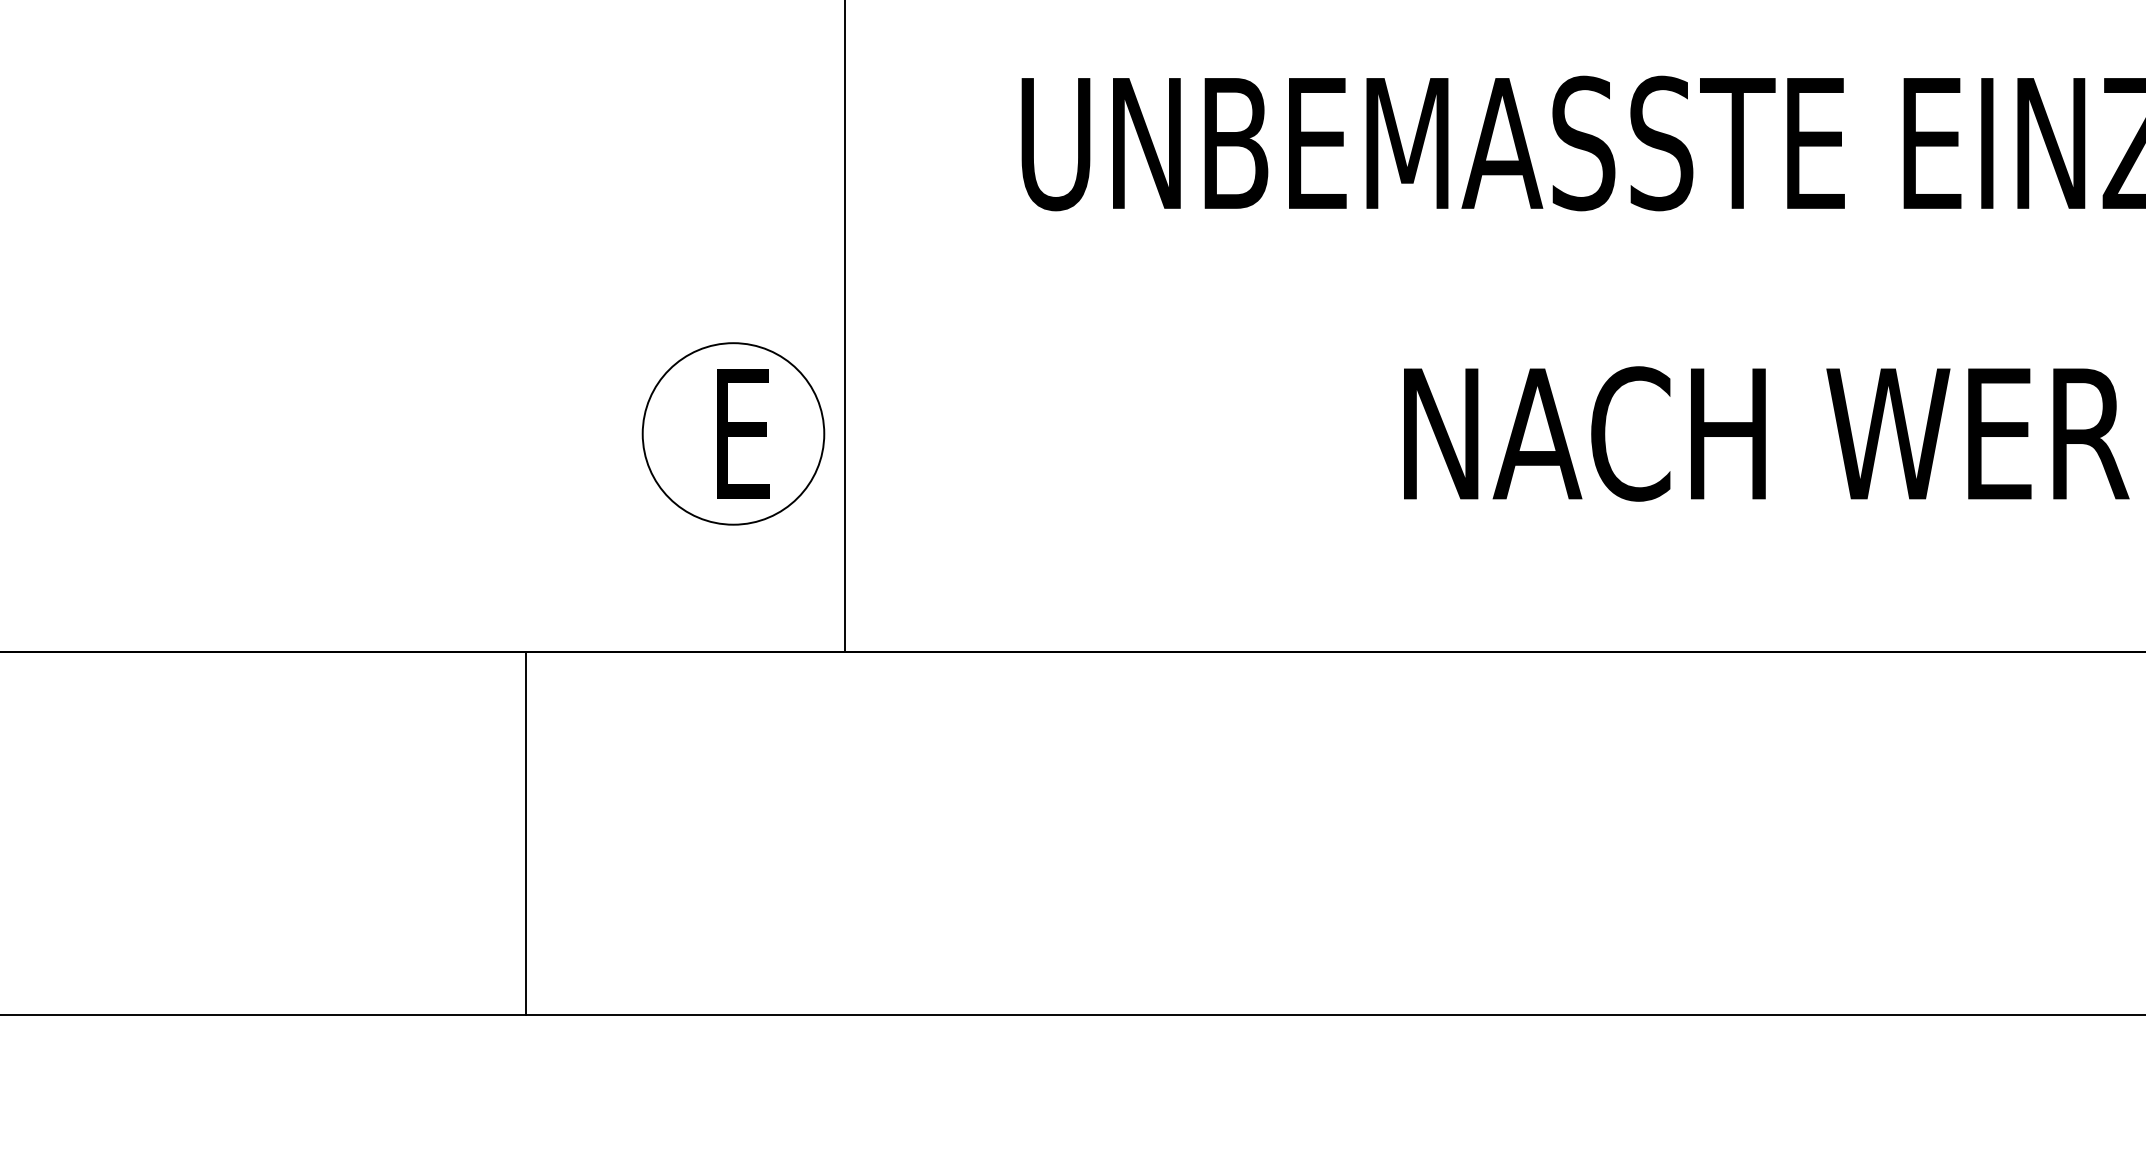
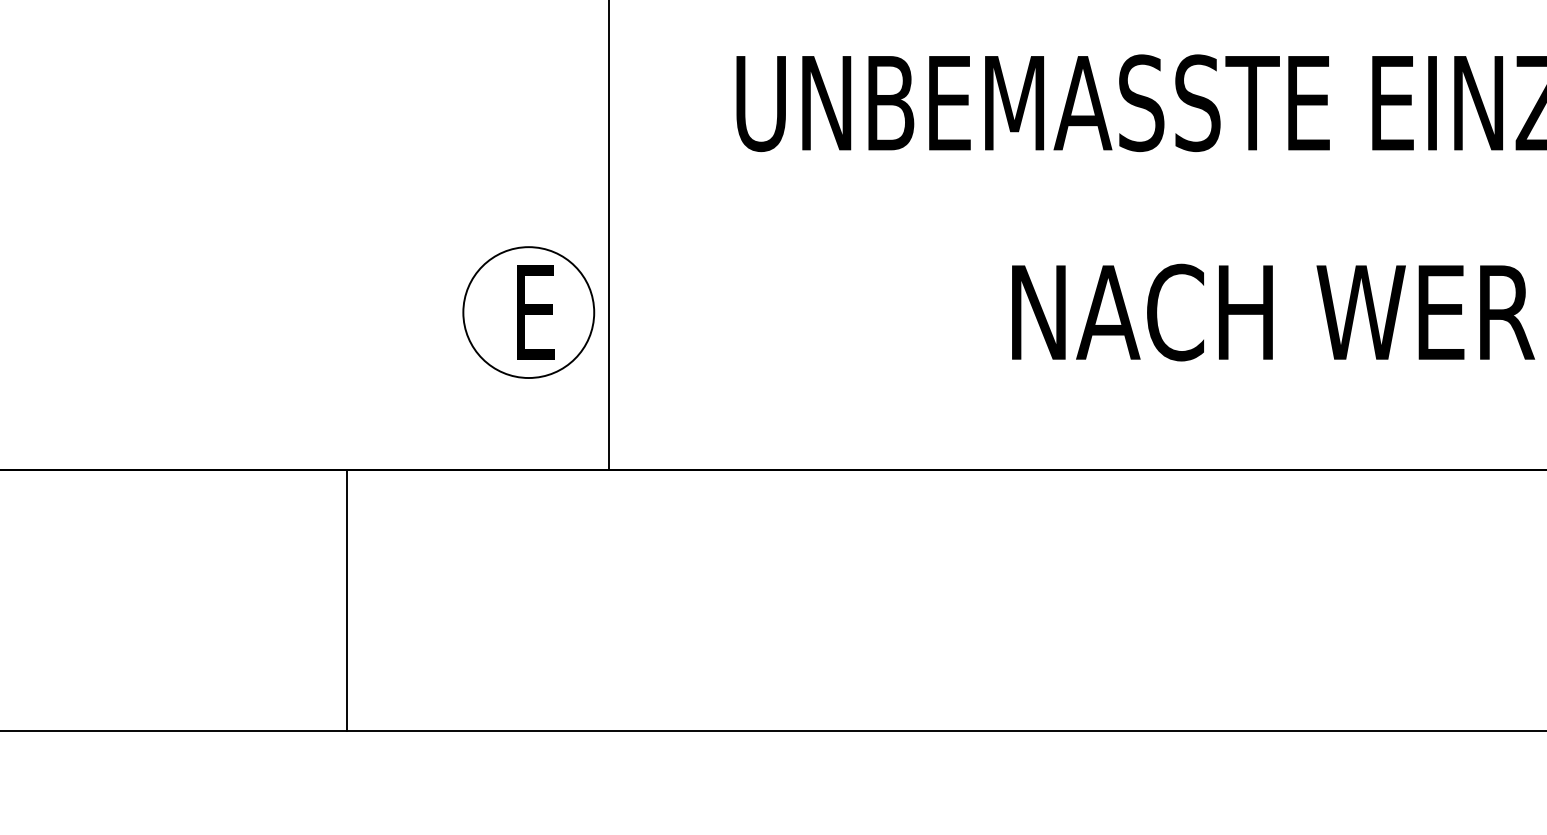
line: (525, 832) -> (347, 599), moved

